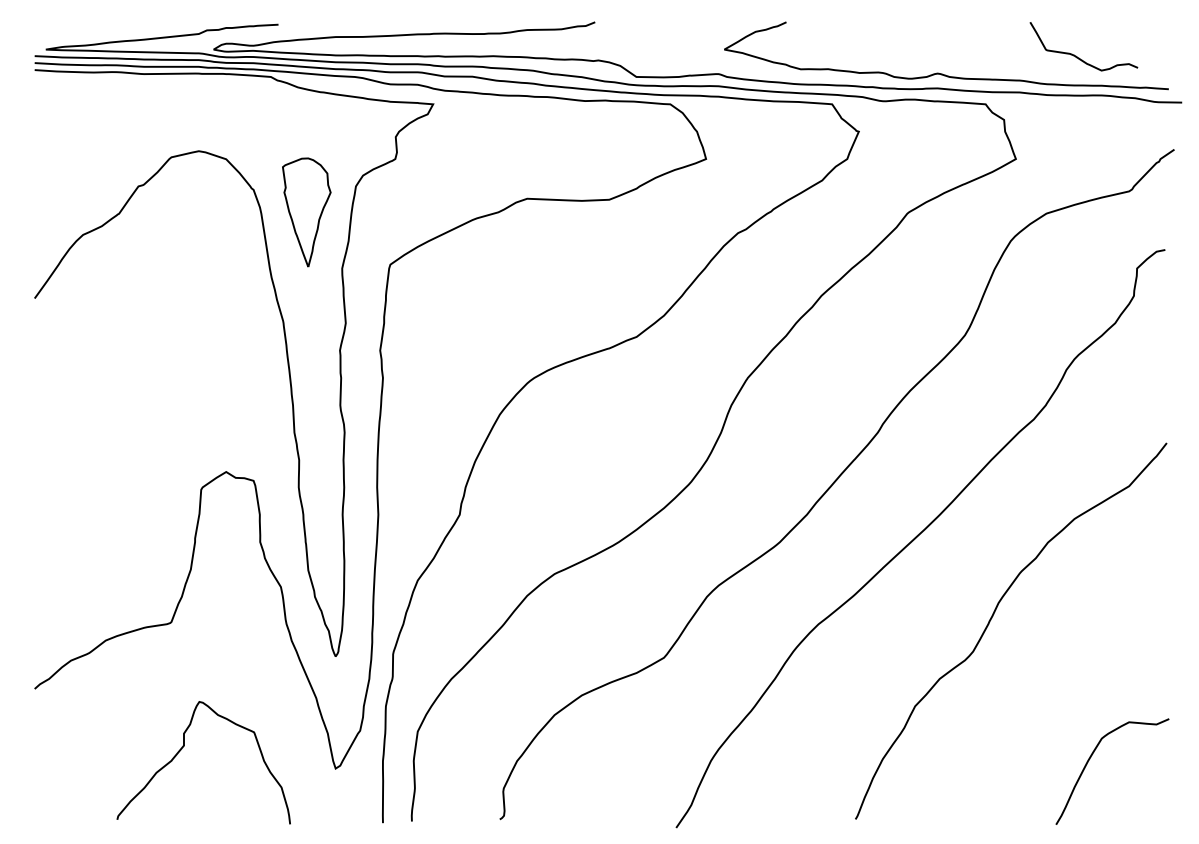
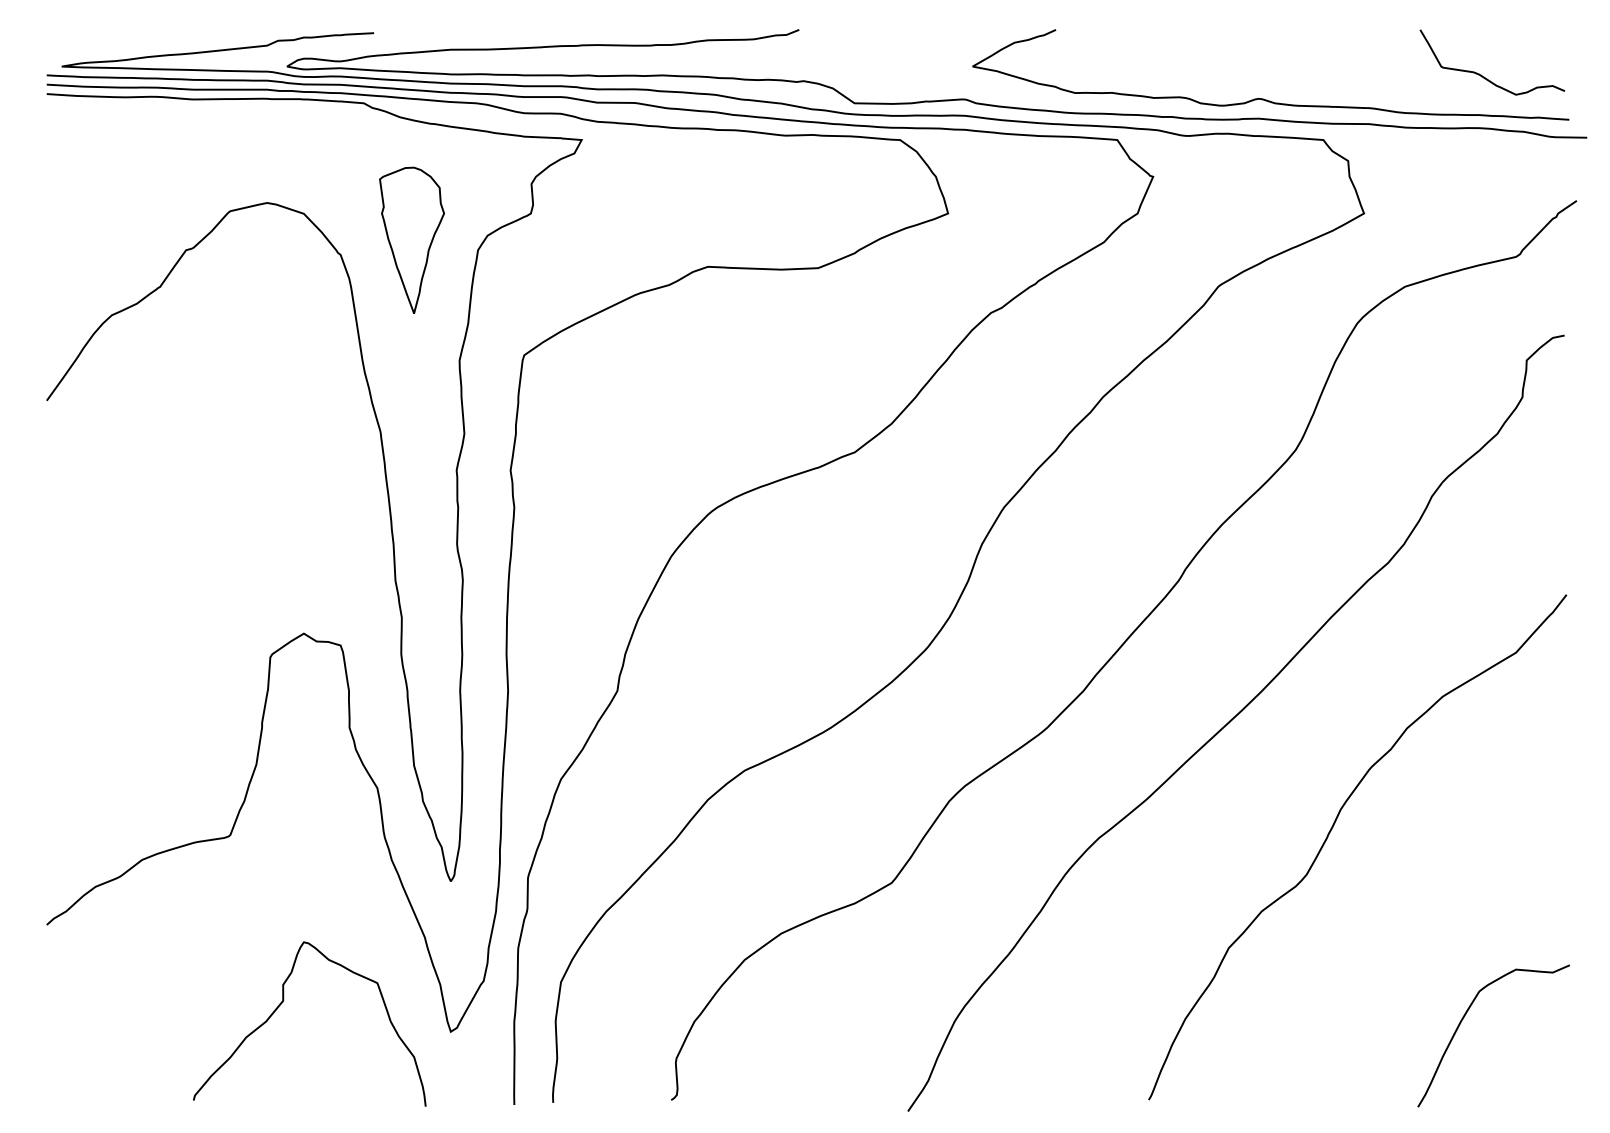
curve: (1078, 56) -> (1484, 76), moved
part: (306, 211) -> (411, 239), moved
curve: (184, 746) -> (283, 1002), moved

